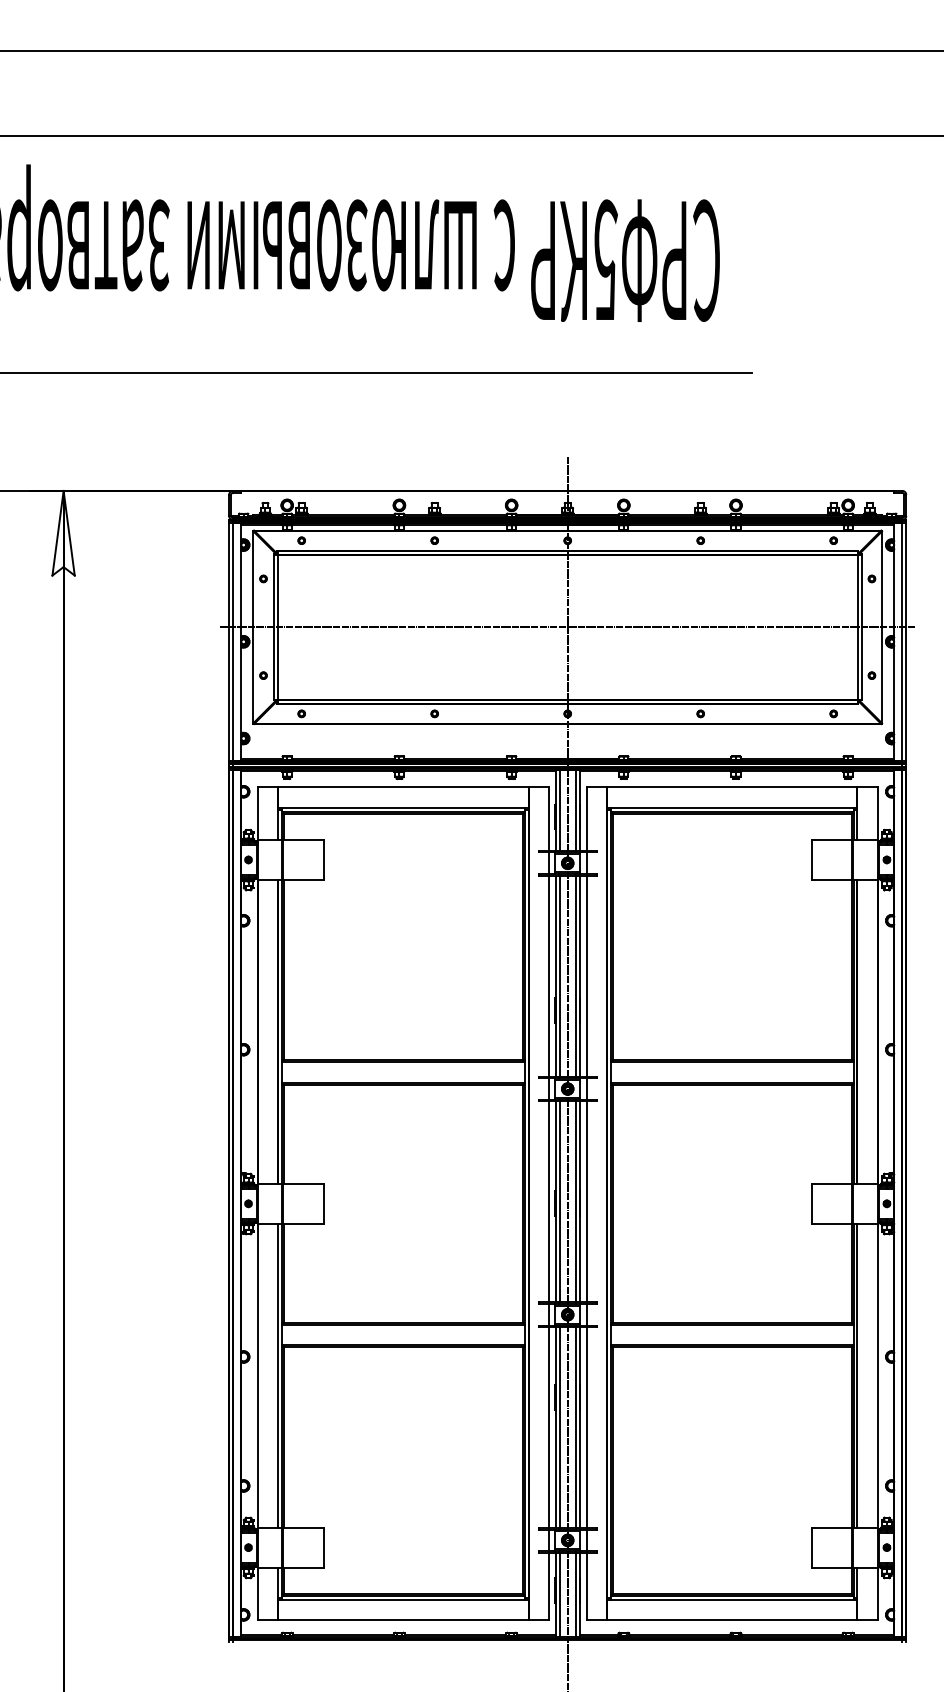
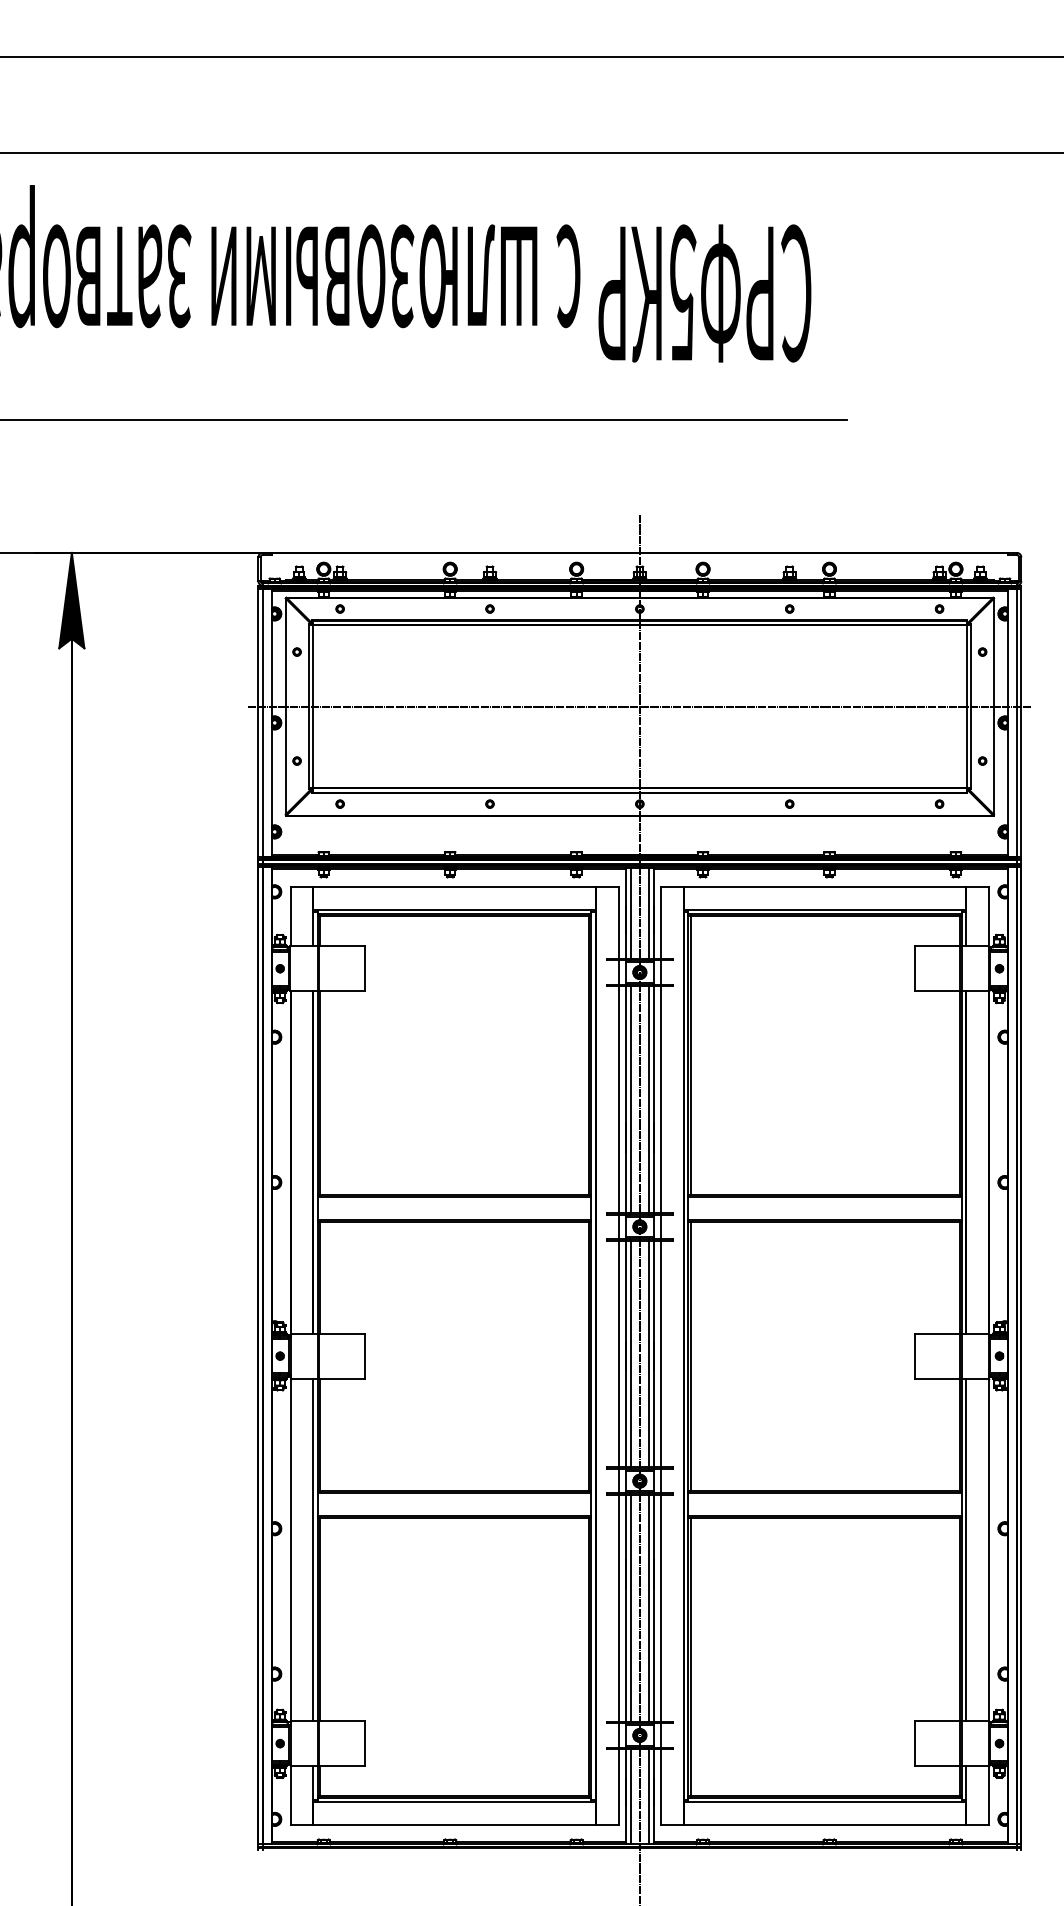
fill: (63, 533) -> (71, 600), added

